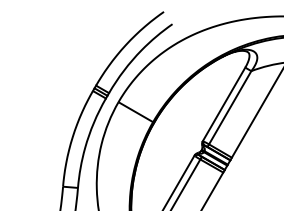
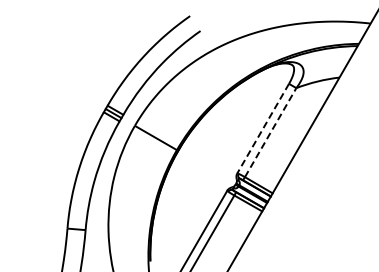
line: (224, 104) -> (263, 128), solid -> dashed
line: (230, 107) -> (270, 132), solid -> dashed

